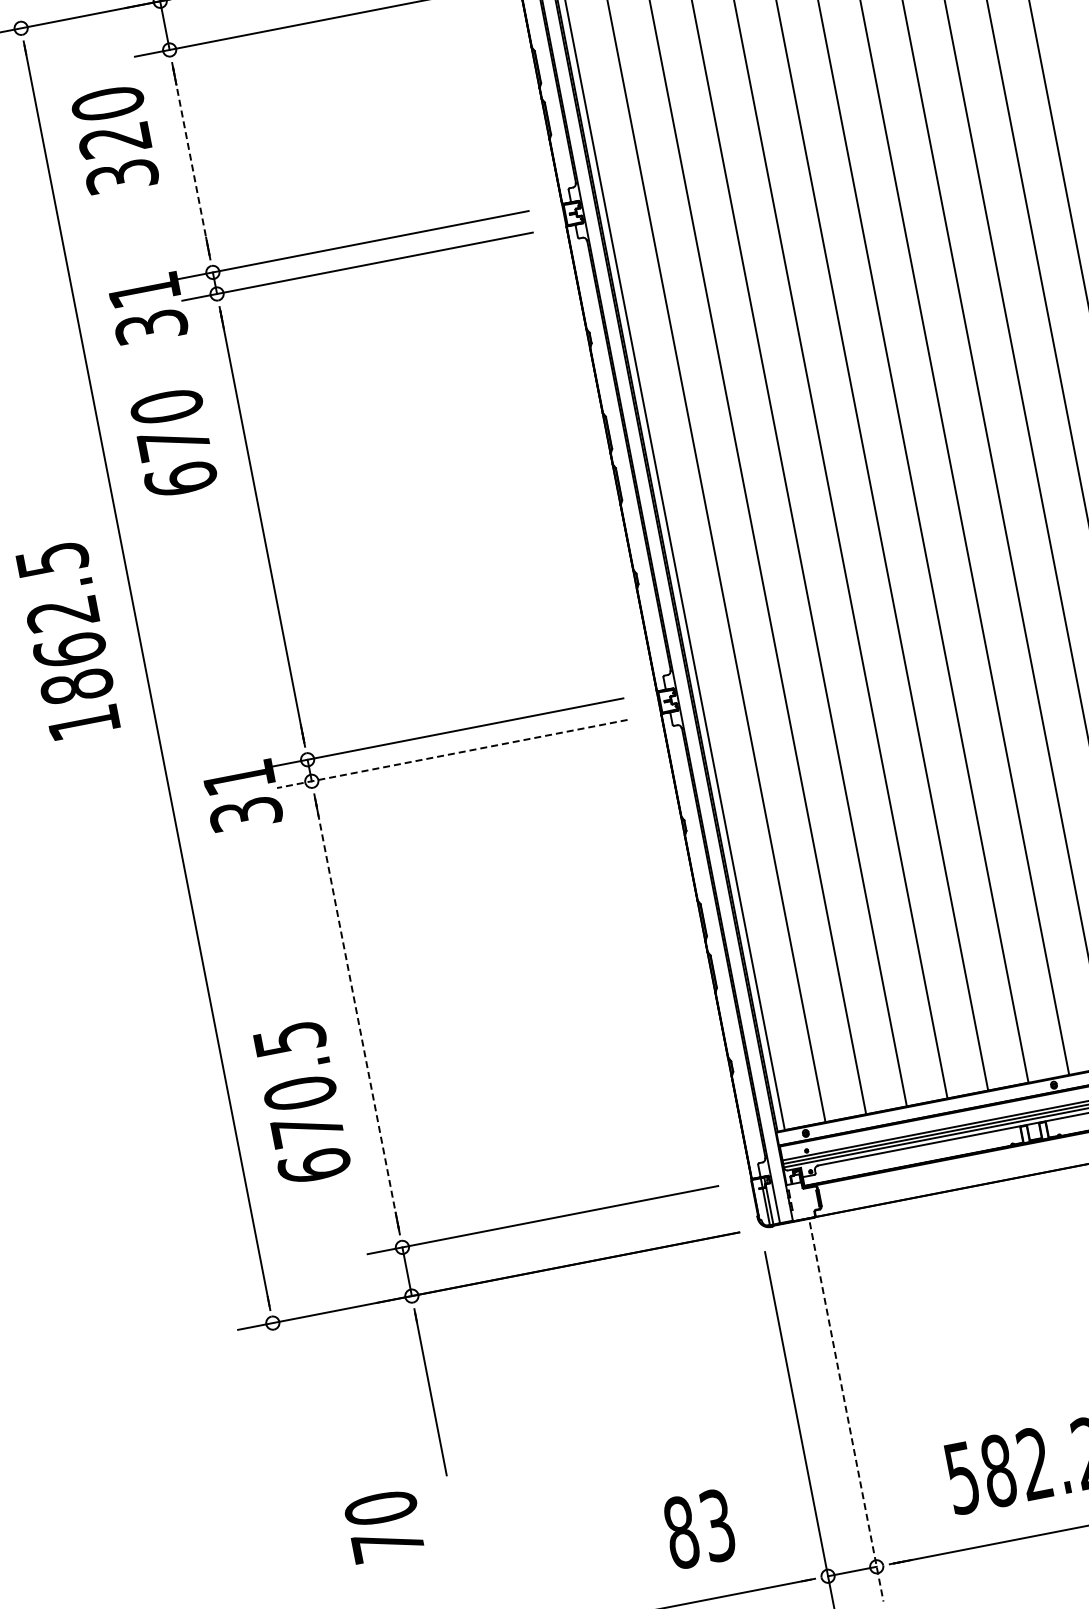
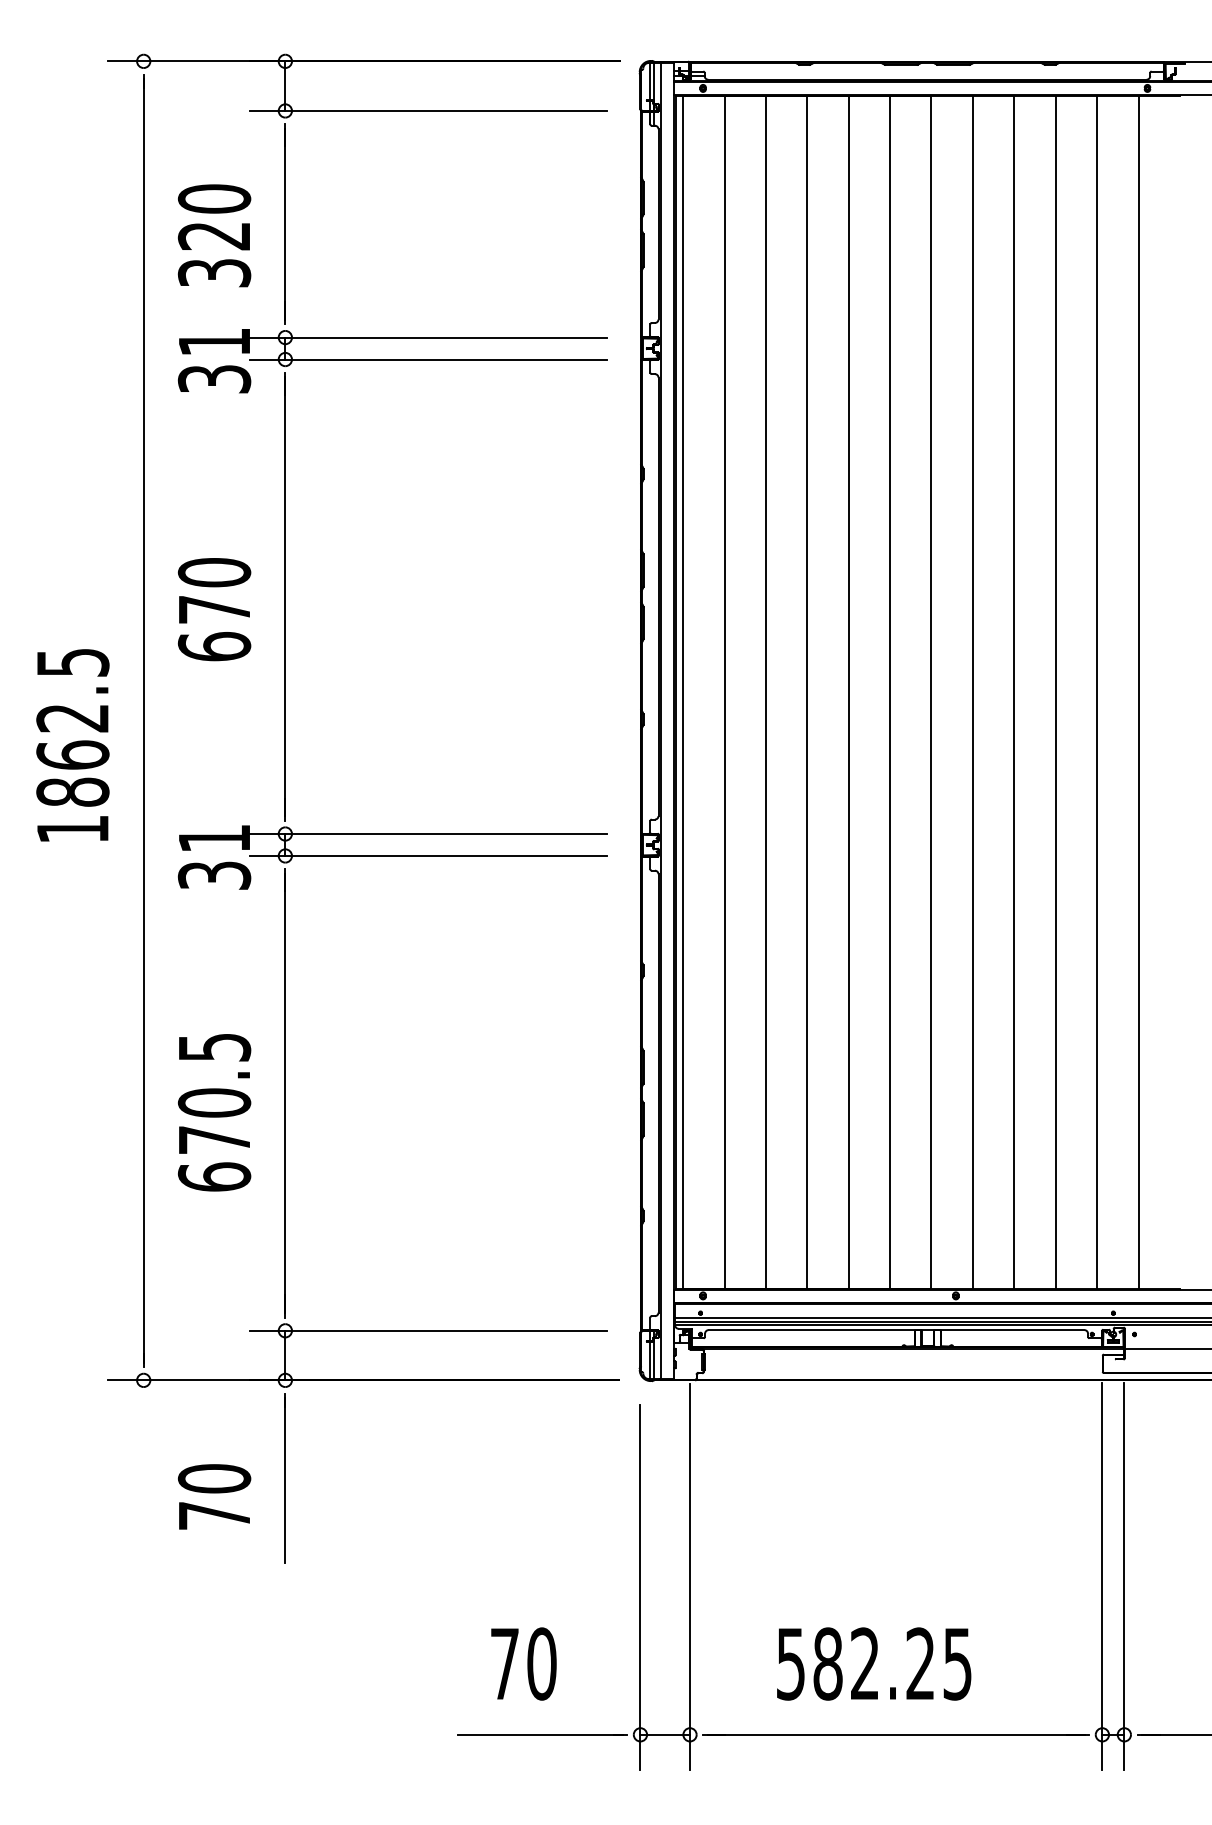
text: (114, 139) -> (214, 235), moved
line: (191, 161) -> (285, 224), dashed -> solid
text: (173, 442) -> (214, 609), moved
text: (67, 640) -> (72, 745), moved
line: (452, 753) -> (428, 855), dashed -> solid
line: (357, 1014) -> (285, 1093), dashed -> solid
text: (302, 1102) -> (214, 1112), moved
line: (847, 1412) -> (690, 1577), dashed -> solid
text: (384, 1525) -> (214, 1496), moved
text: (699, 1528) -> (523, 1663), 83 -> 70

